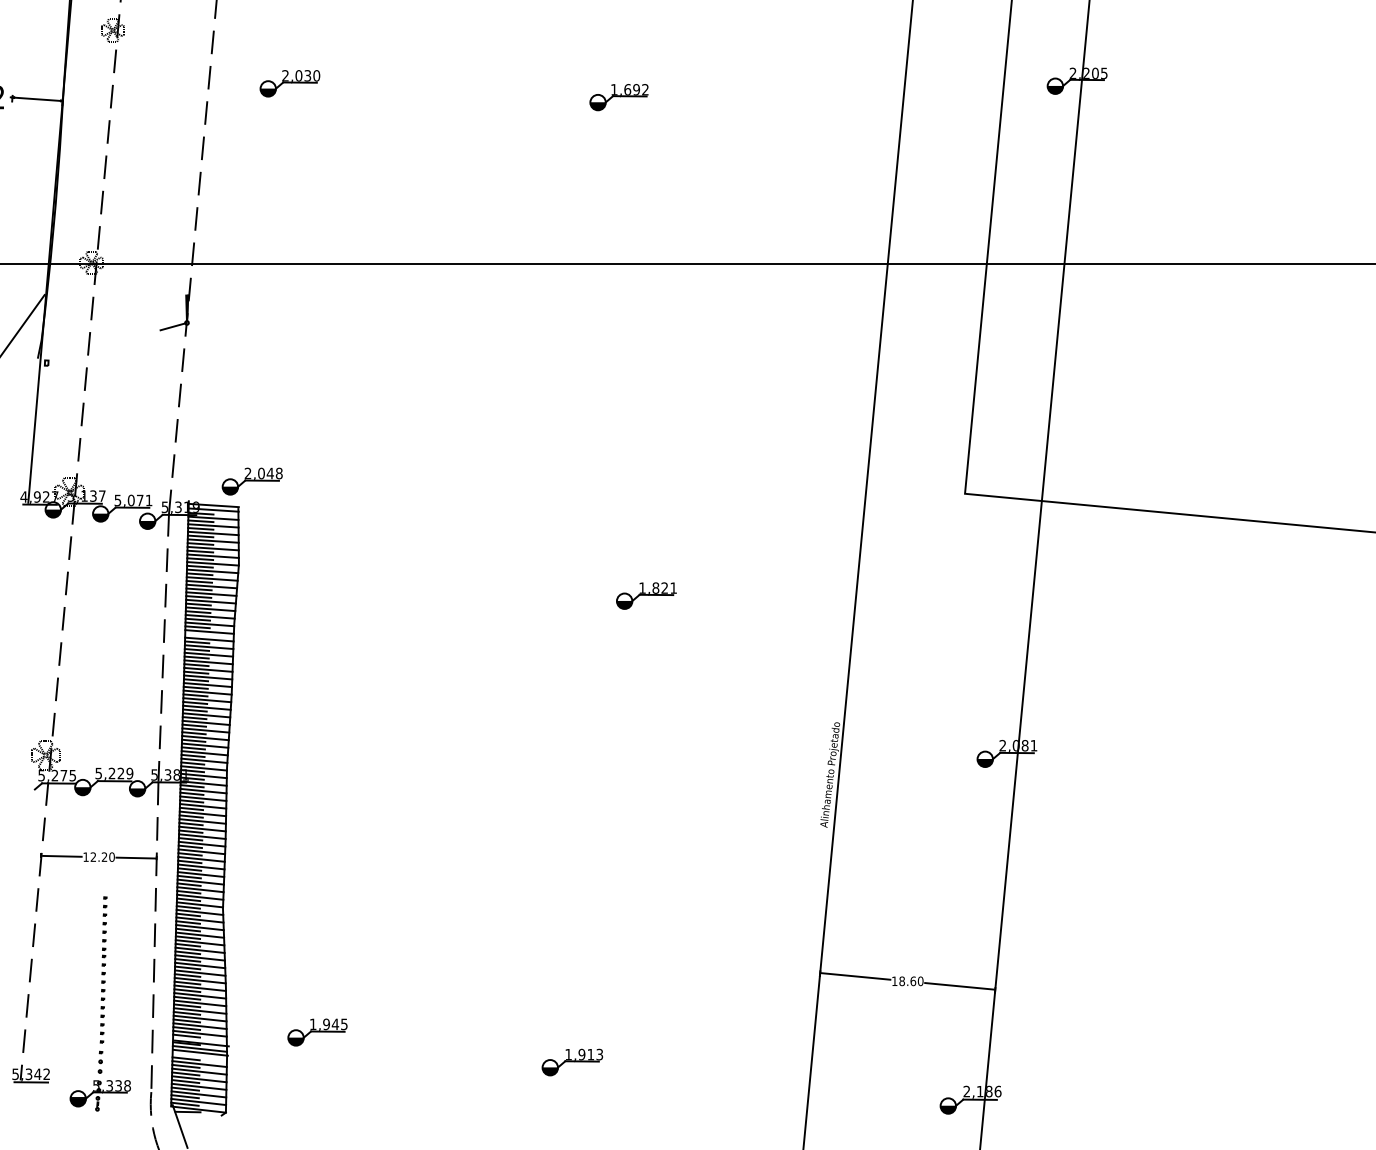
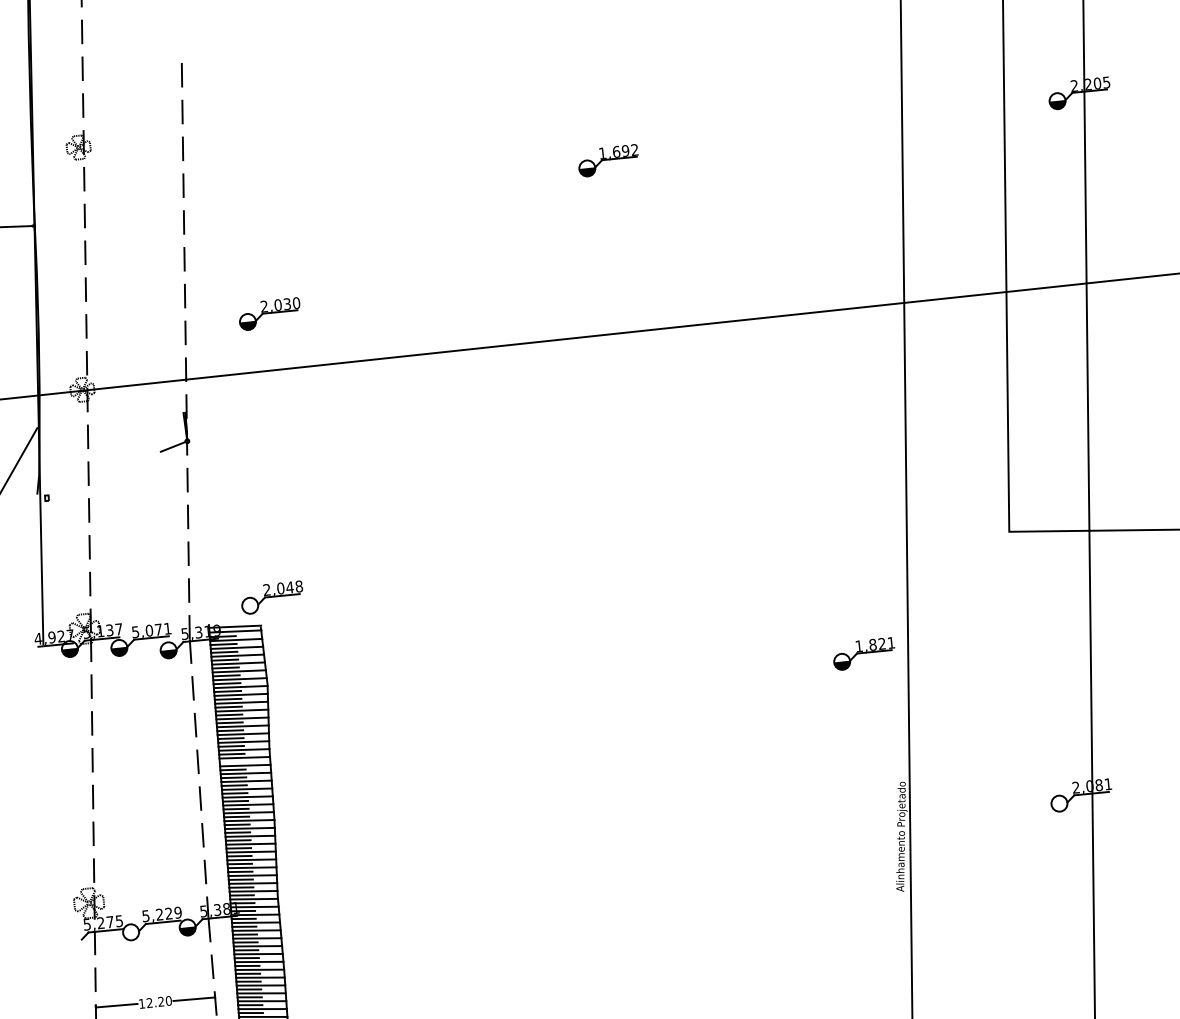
part: (289, 83) -> (269, 314), moved
fill: (230, 490) -> (250, 609), removed
part: (646, 595) -> (864, 653), moved
fill: (984, 763) -> (1059, 808), removed
fill: (82, 791) -> (131, 936), removed

